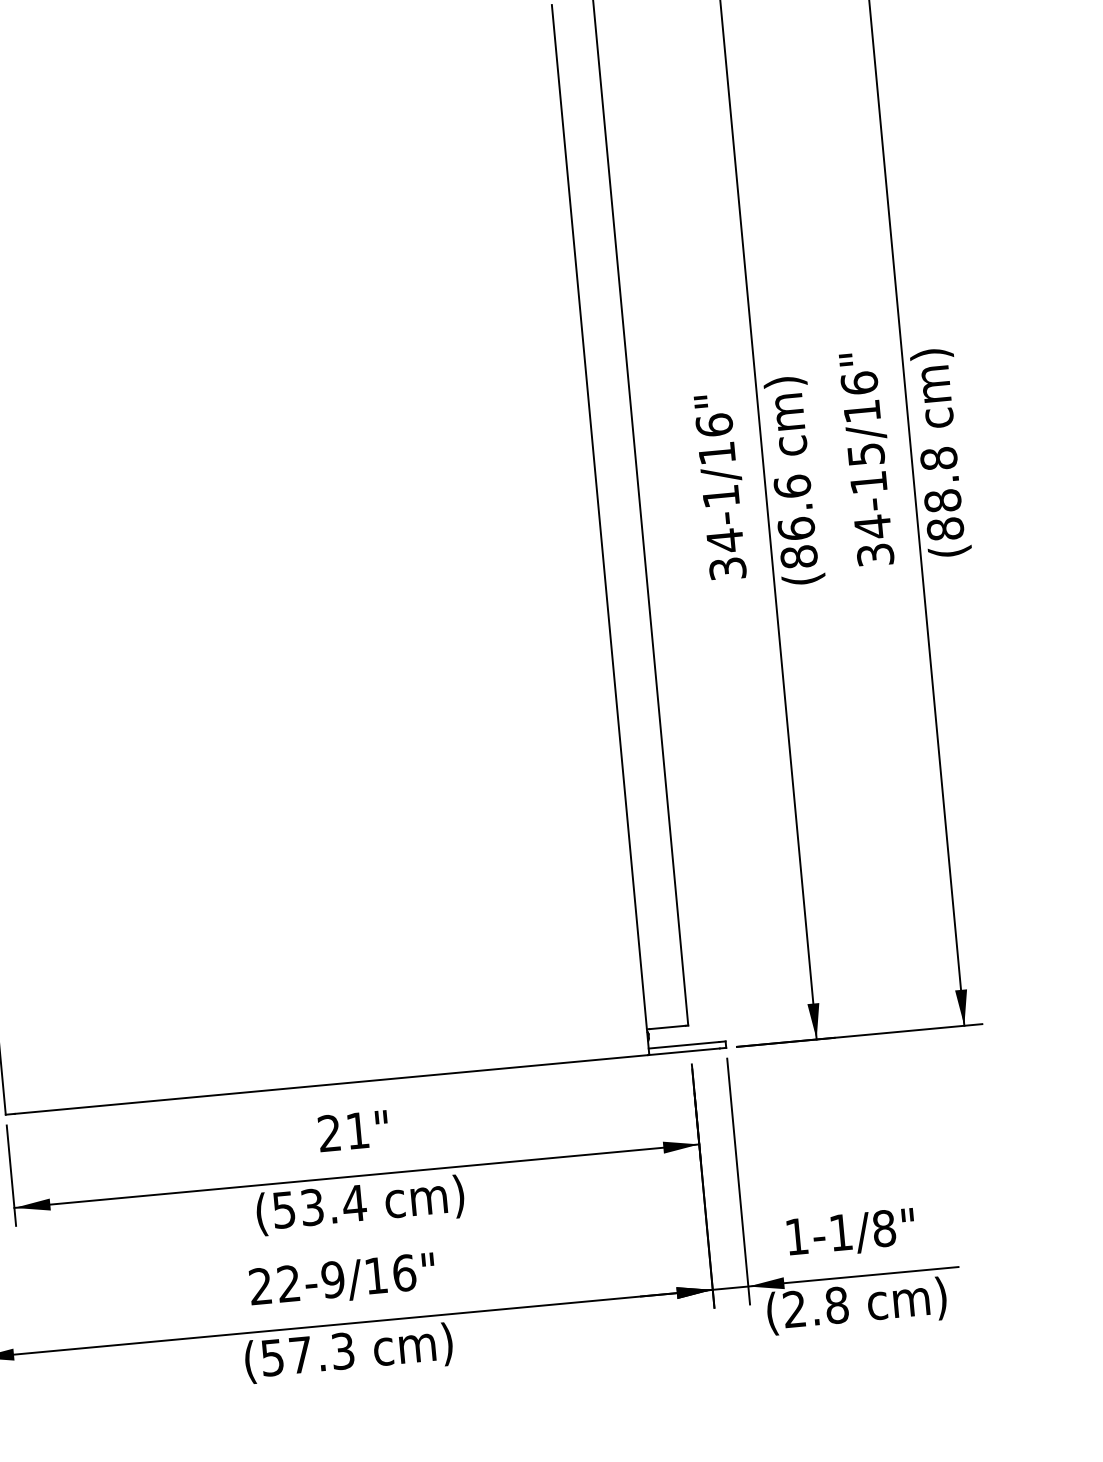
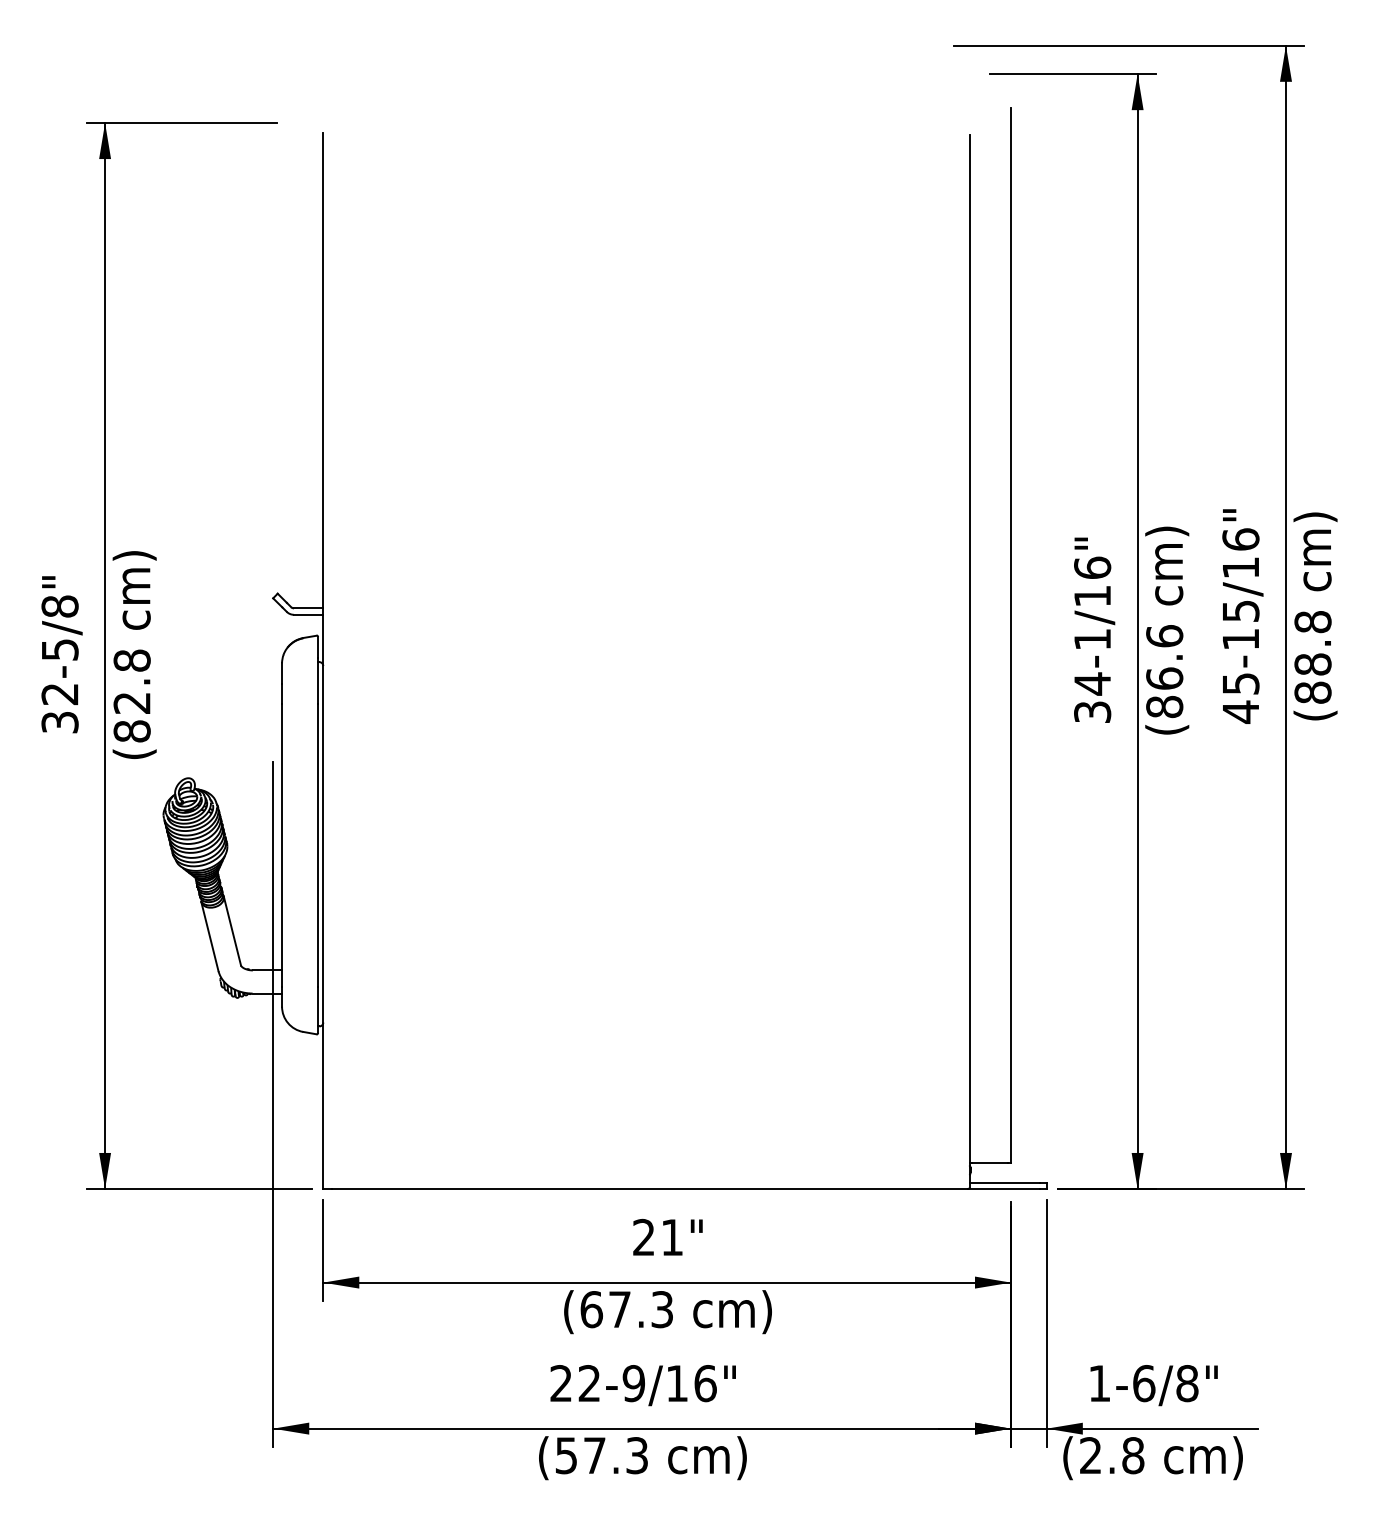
text: (873, 540) -> (1240, 697), 34-15/16" -> 45-15/16"
text: (319, 1206) -> (627, 1309), (53.4 -> (67.3
text: (841, 1232) -> (1144, 1383), 1-1/8" -> 1-6/8"

